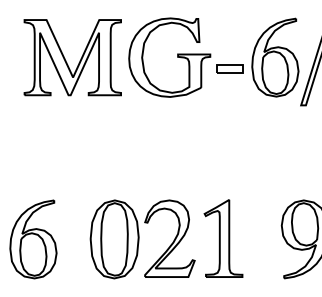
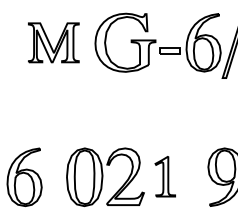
part: (72, 57) -> (53, 42), size x0.7
part: (223, 238) -> (165, 176), size x0.7

